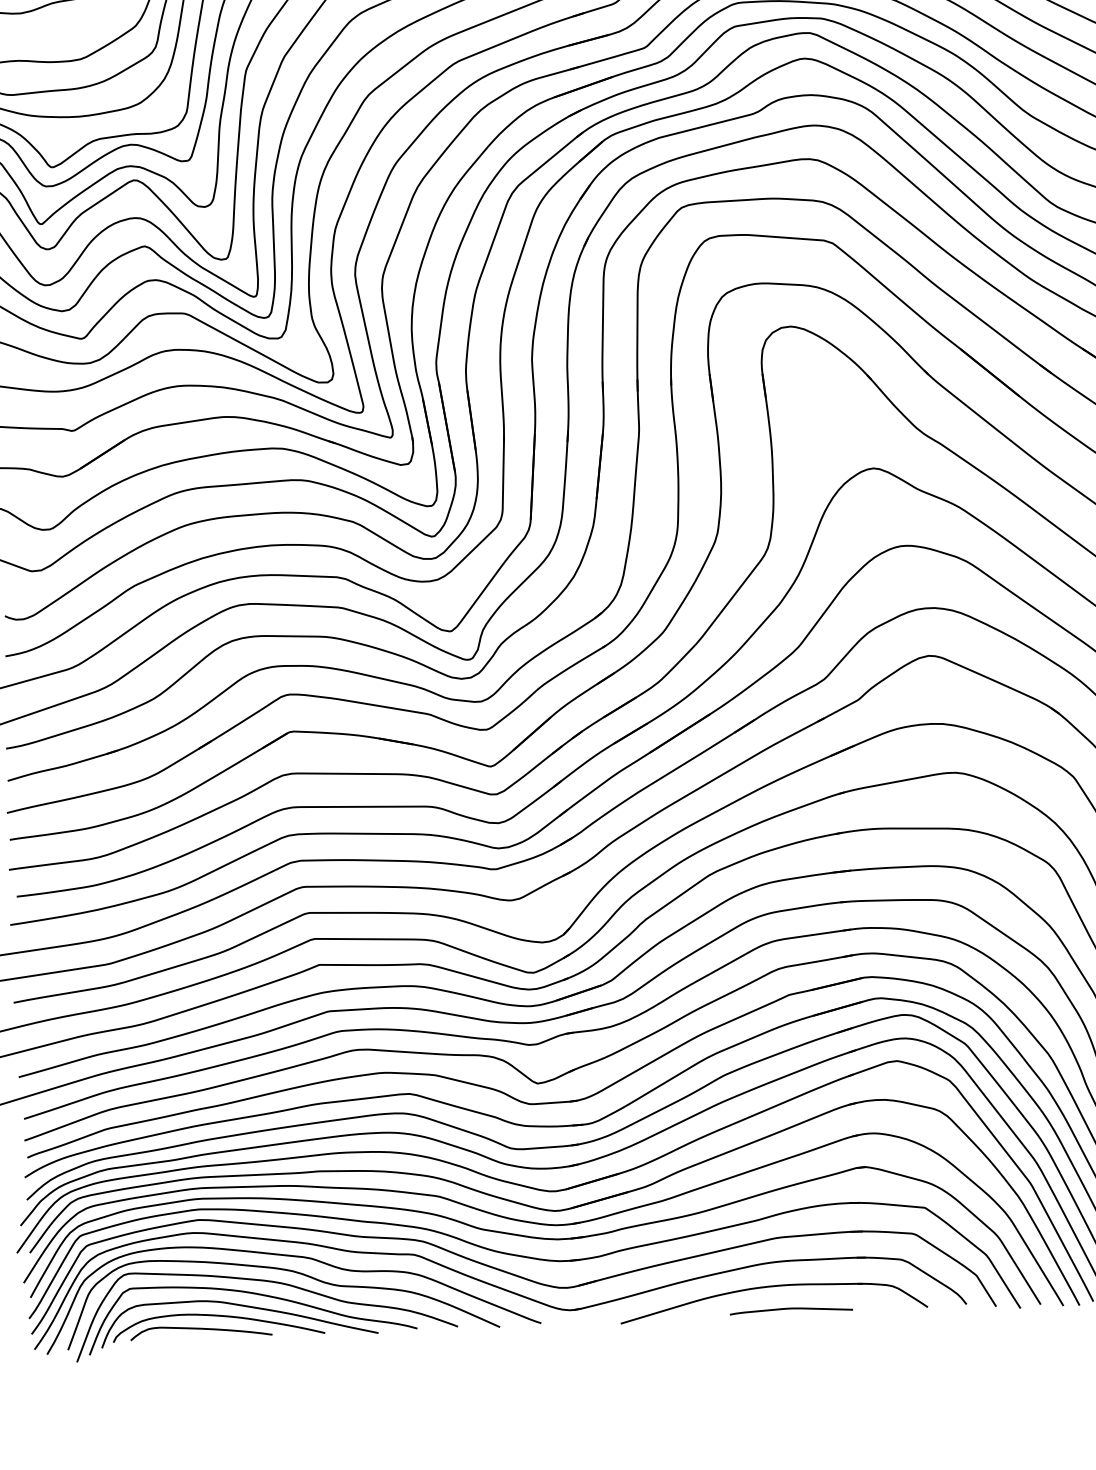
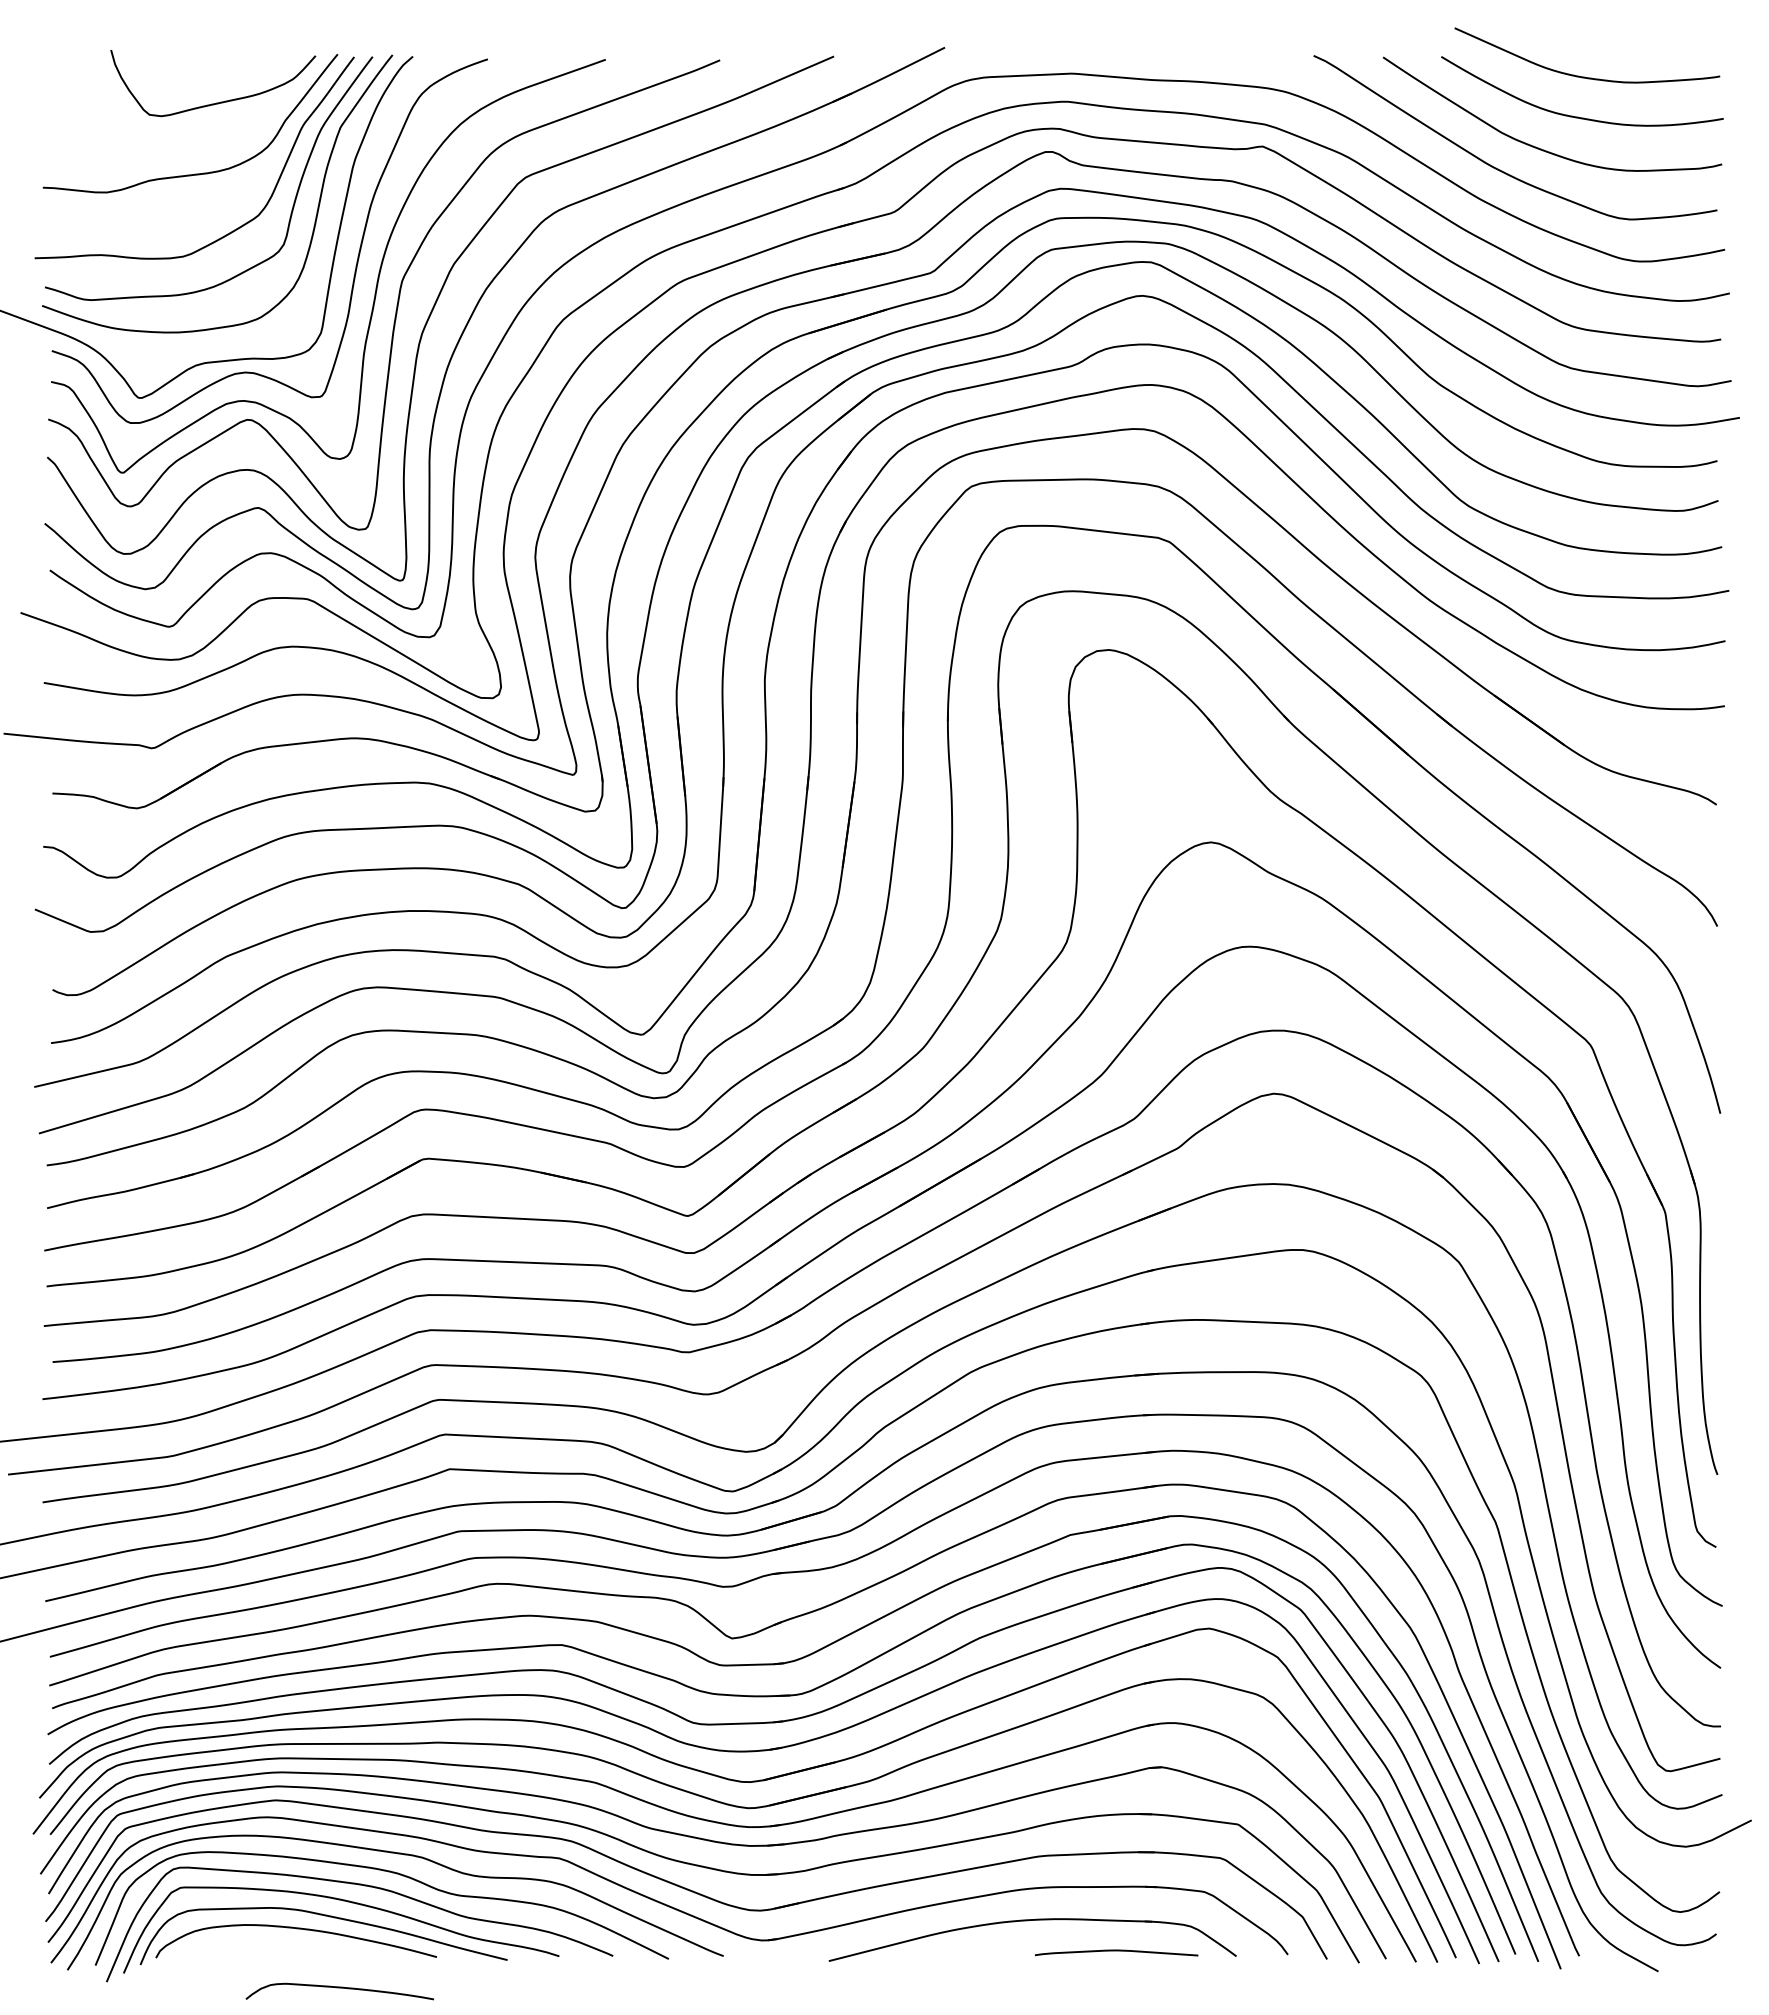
curve: (791, 1309) -> (1116, 1951), moved
curve: (200, 1329) -> (339, 1988), moved

